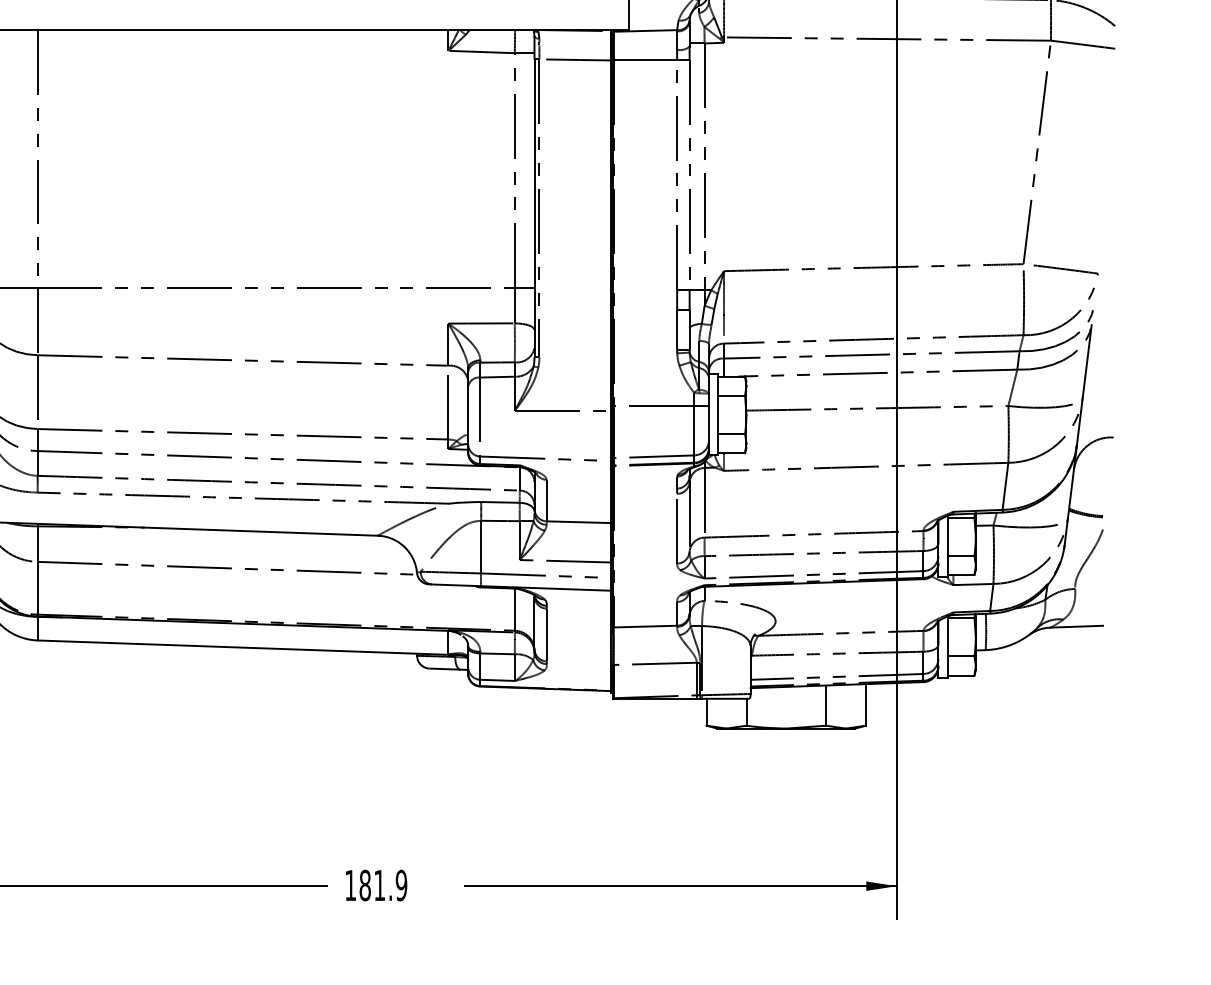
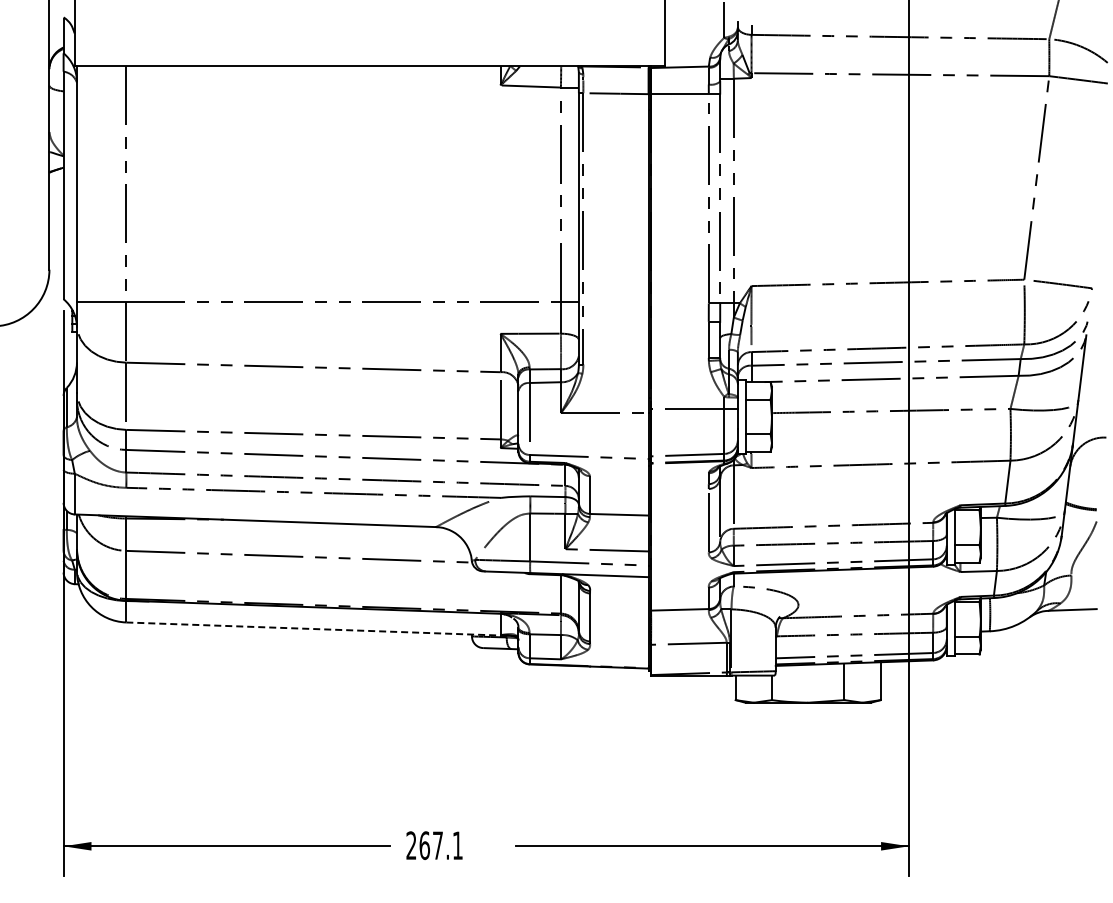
line: (253, 648) -> (322, 629), solid -> dashed
text: (375, 885) -> (434, 845), 181.9 -> 267.1

